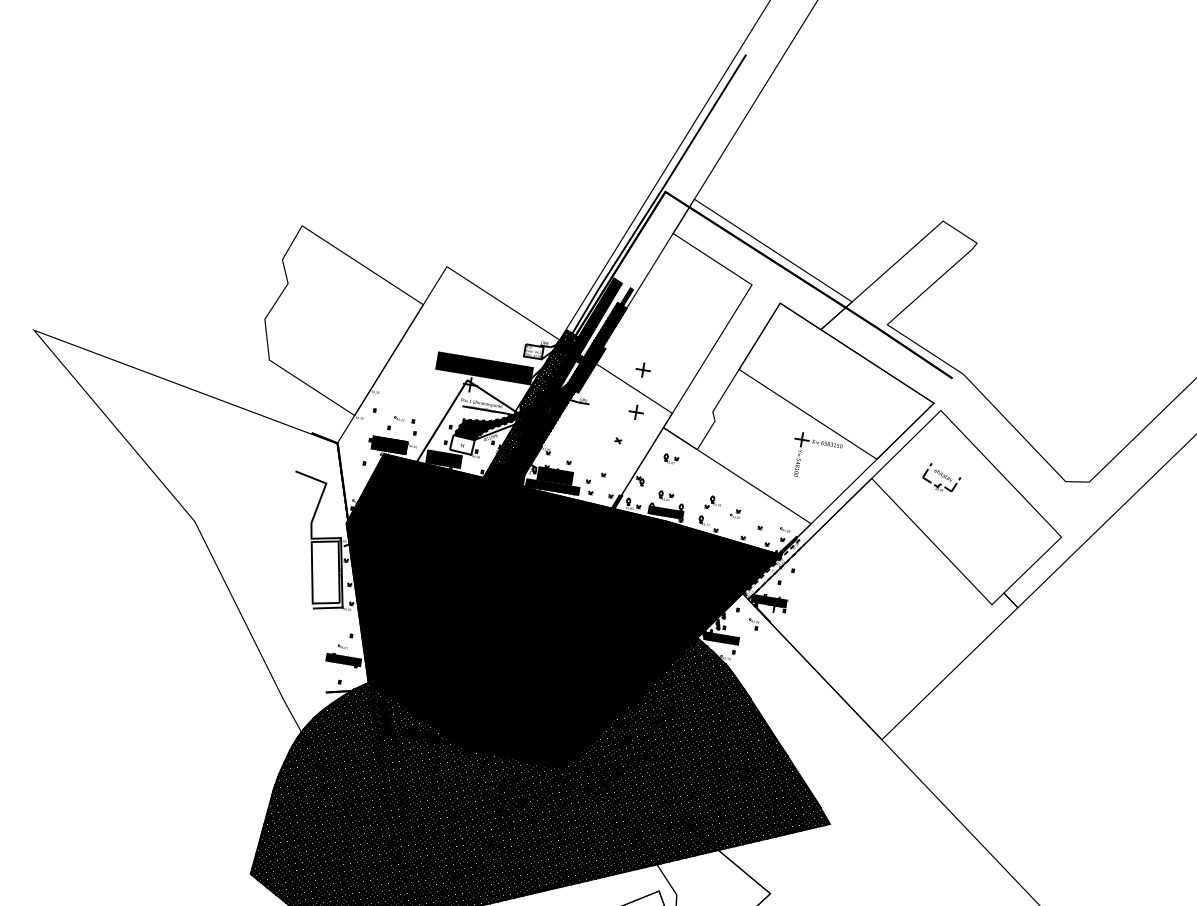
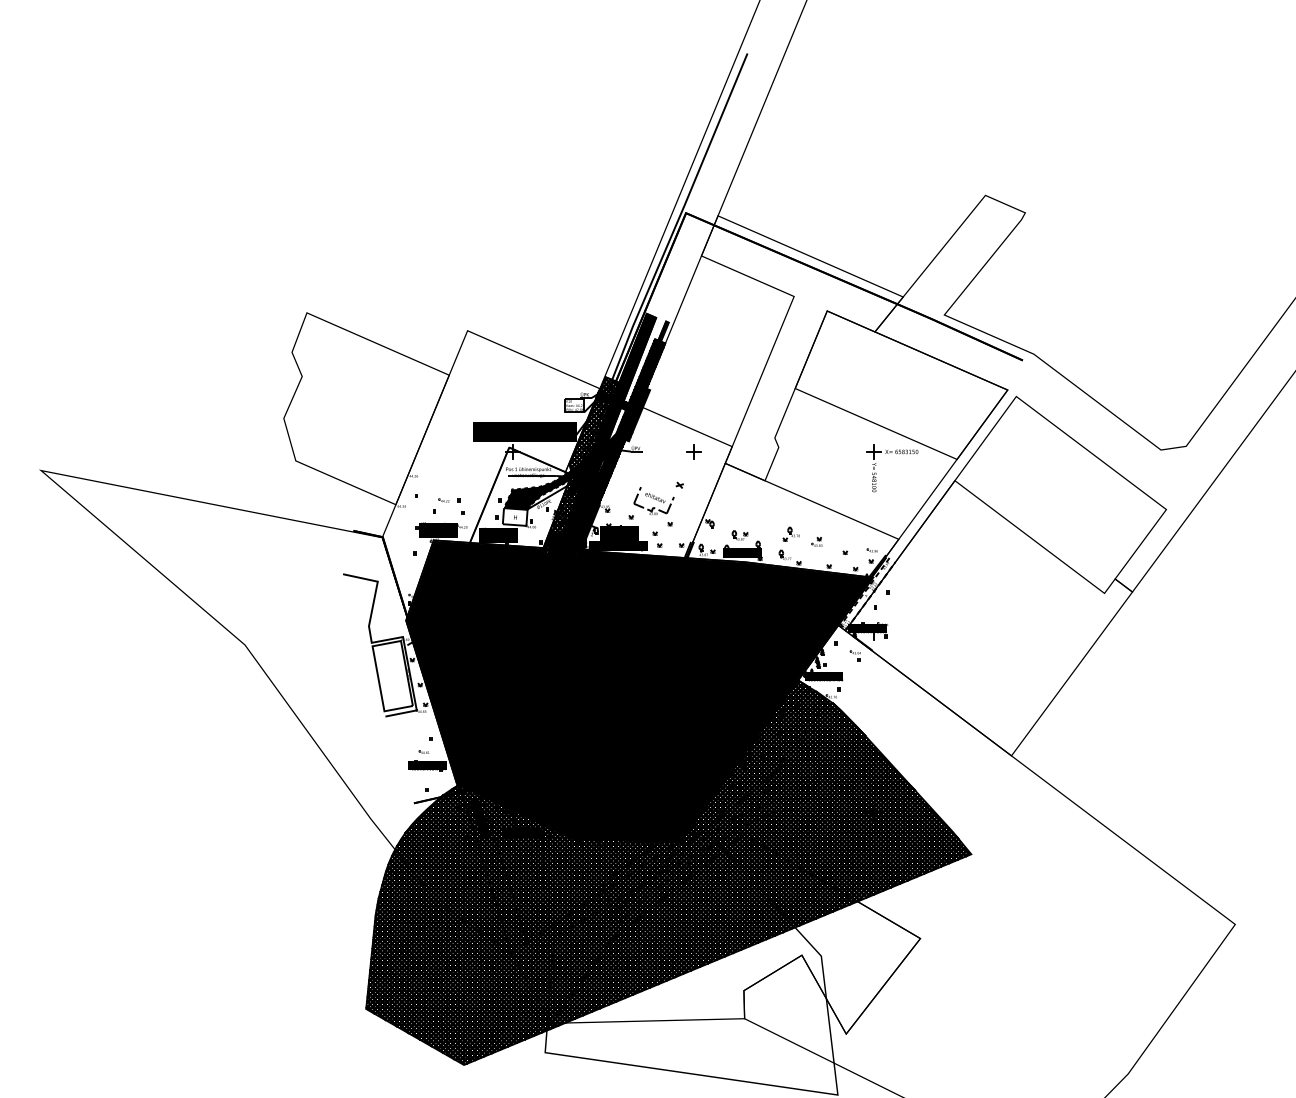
fill: (538, 357) -> (580, 410), added
part: (643, 369) -> (693, 405), removed
part: (670, 459) -> (738, 495), removed
part: (941, 477) -> (653, 500), moved

